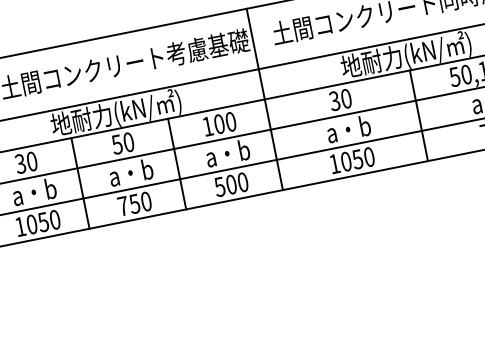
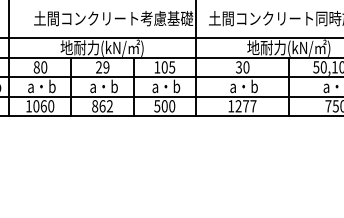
text: (231, 121) -> (172, 67), 100 -> 105
text: (122, 143) -> (102, 67), 50 -> 29
text: (357, 159) -> (245, 106), 1050 -> 1277
text: (20, 164) -> (36, 67), 30 -> 80
text: (134, 204) -> (102, 106), 750 -> 862
text: (43, 222) -> (43, 106), 1050 -> 1060

